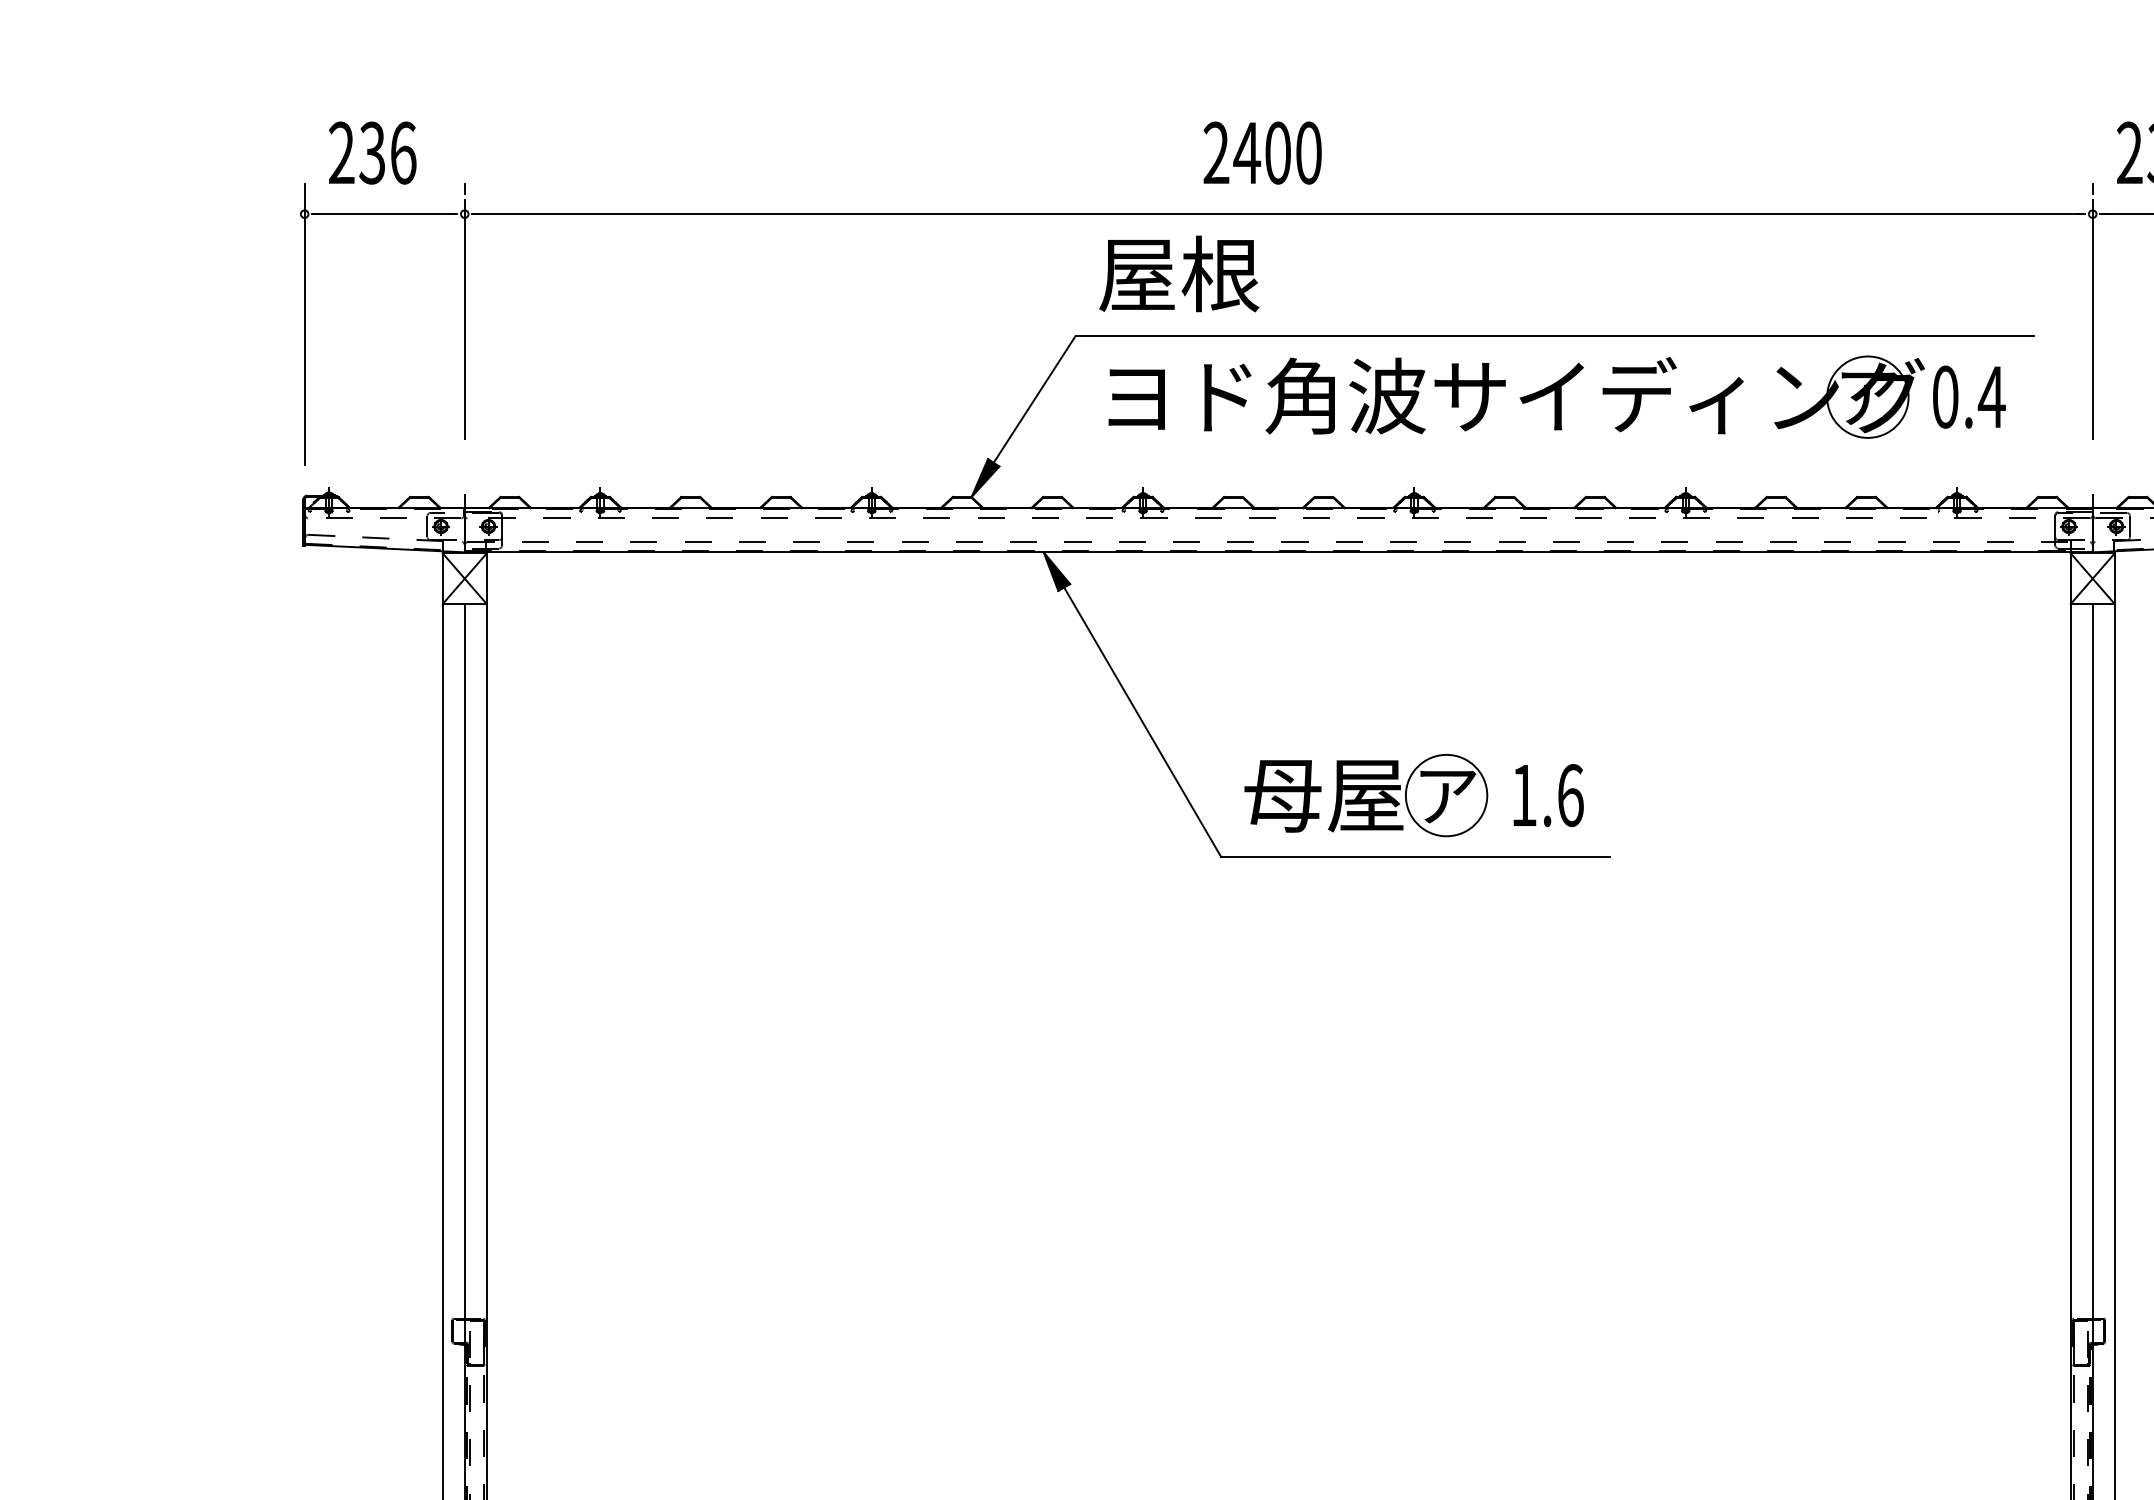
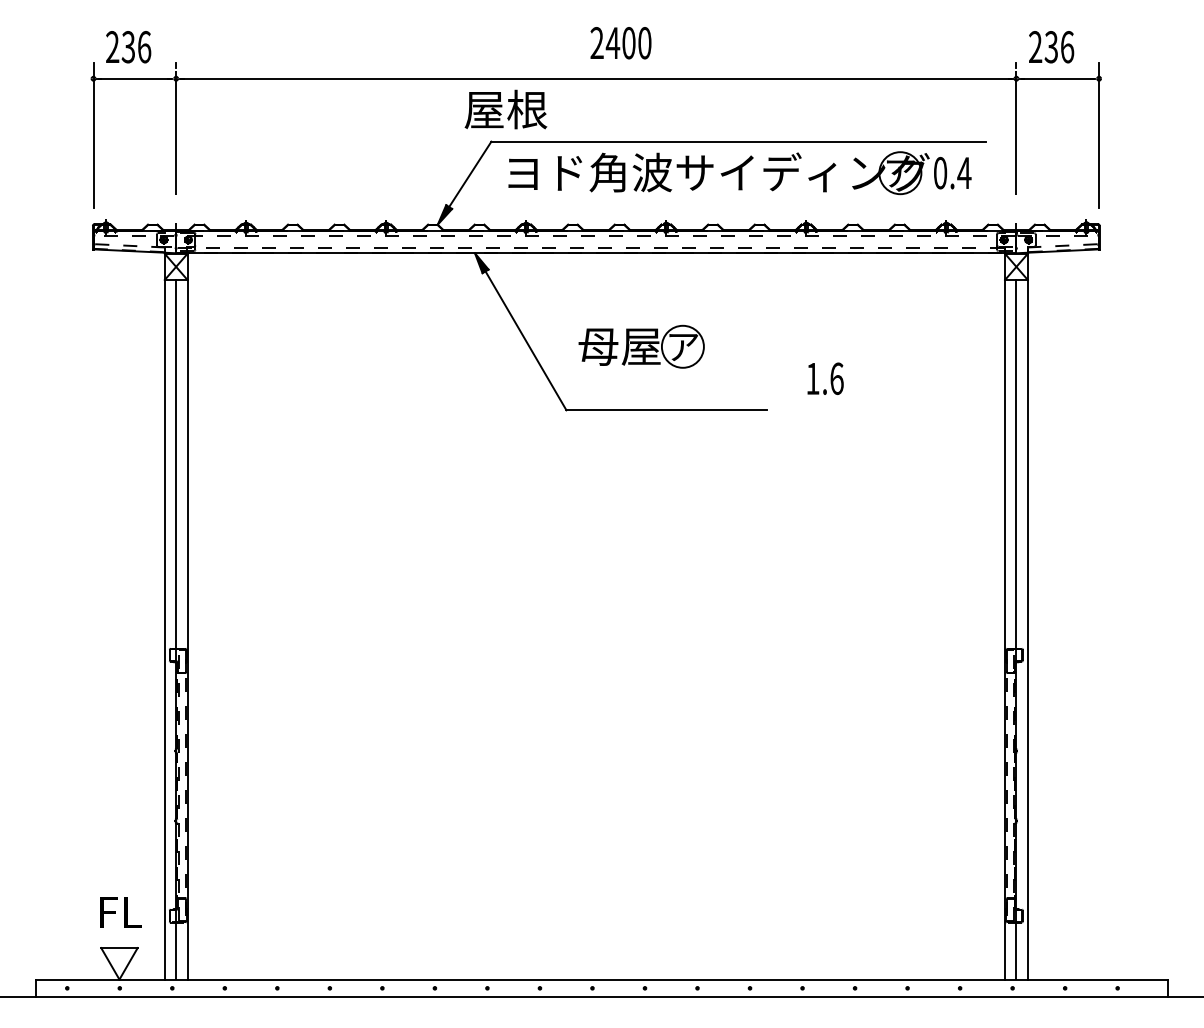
text: (1261, 153) -> (620, 43), moved
text: (1178, 273) -> (505, 109), moved
part: (1366, 794) -> (641, 346), moved
text: (1548, 794) -> (825, 378), moved

